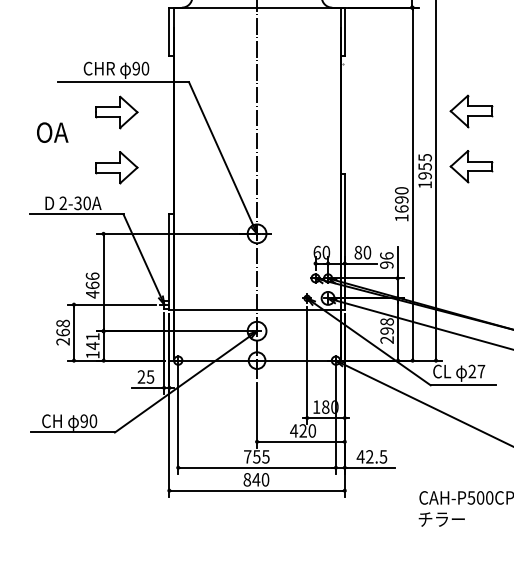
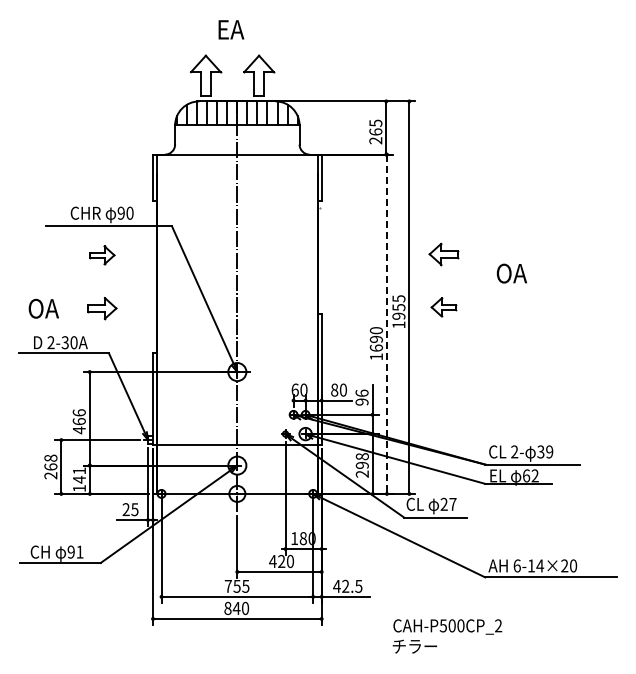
part: (471, 111) -> (443, 254), size x0.7
part: (116, 112) -> (102, 255), size x0.6
text: (52, 132) -> (43, 308), moved
part: (471, 166) -> (443, 307), size x0.6
part: (116, 167) -> (102, 308), size x0.7
line: (412, 184) -> (386, 324), solid -> dashed
text: (92, 420) -> (79, 551), 90 -> 91

